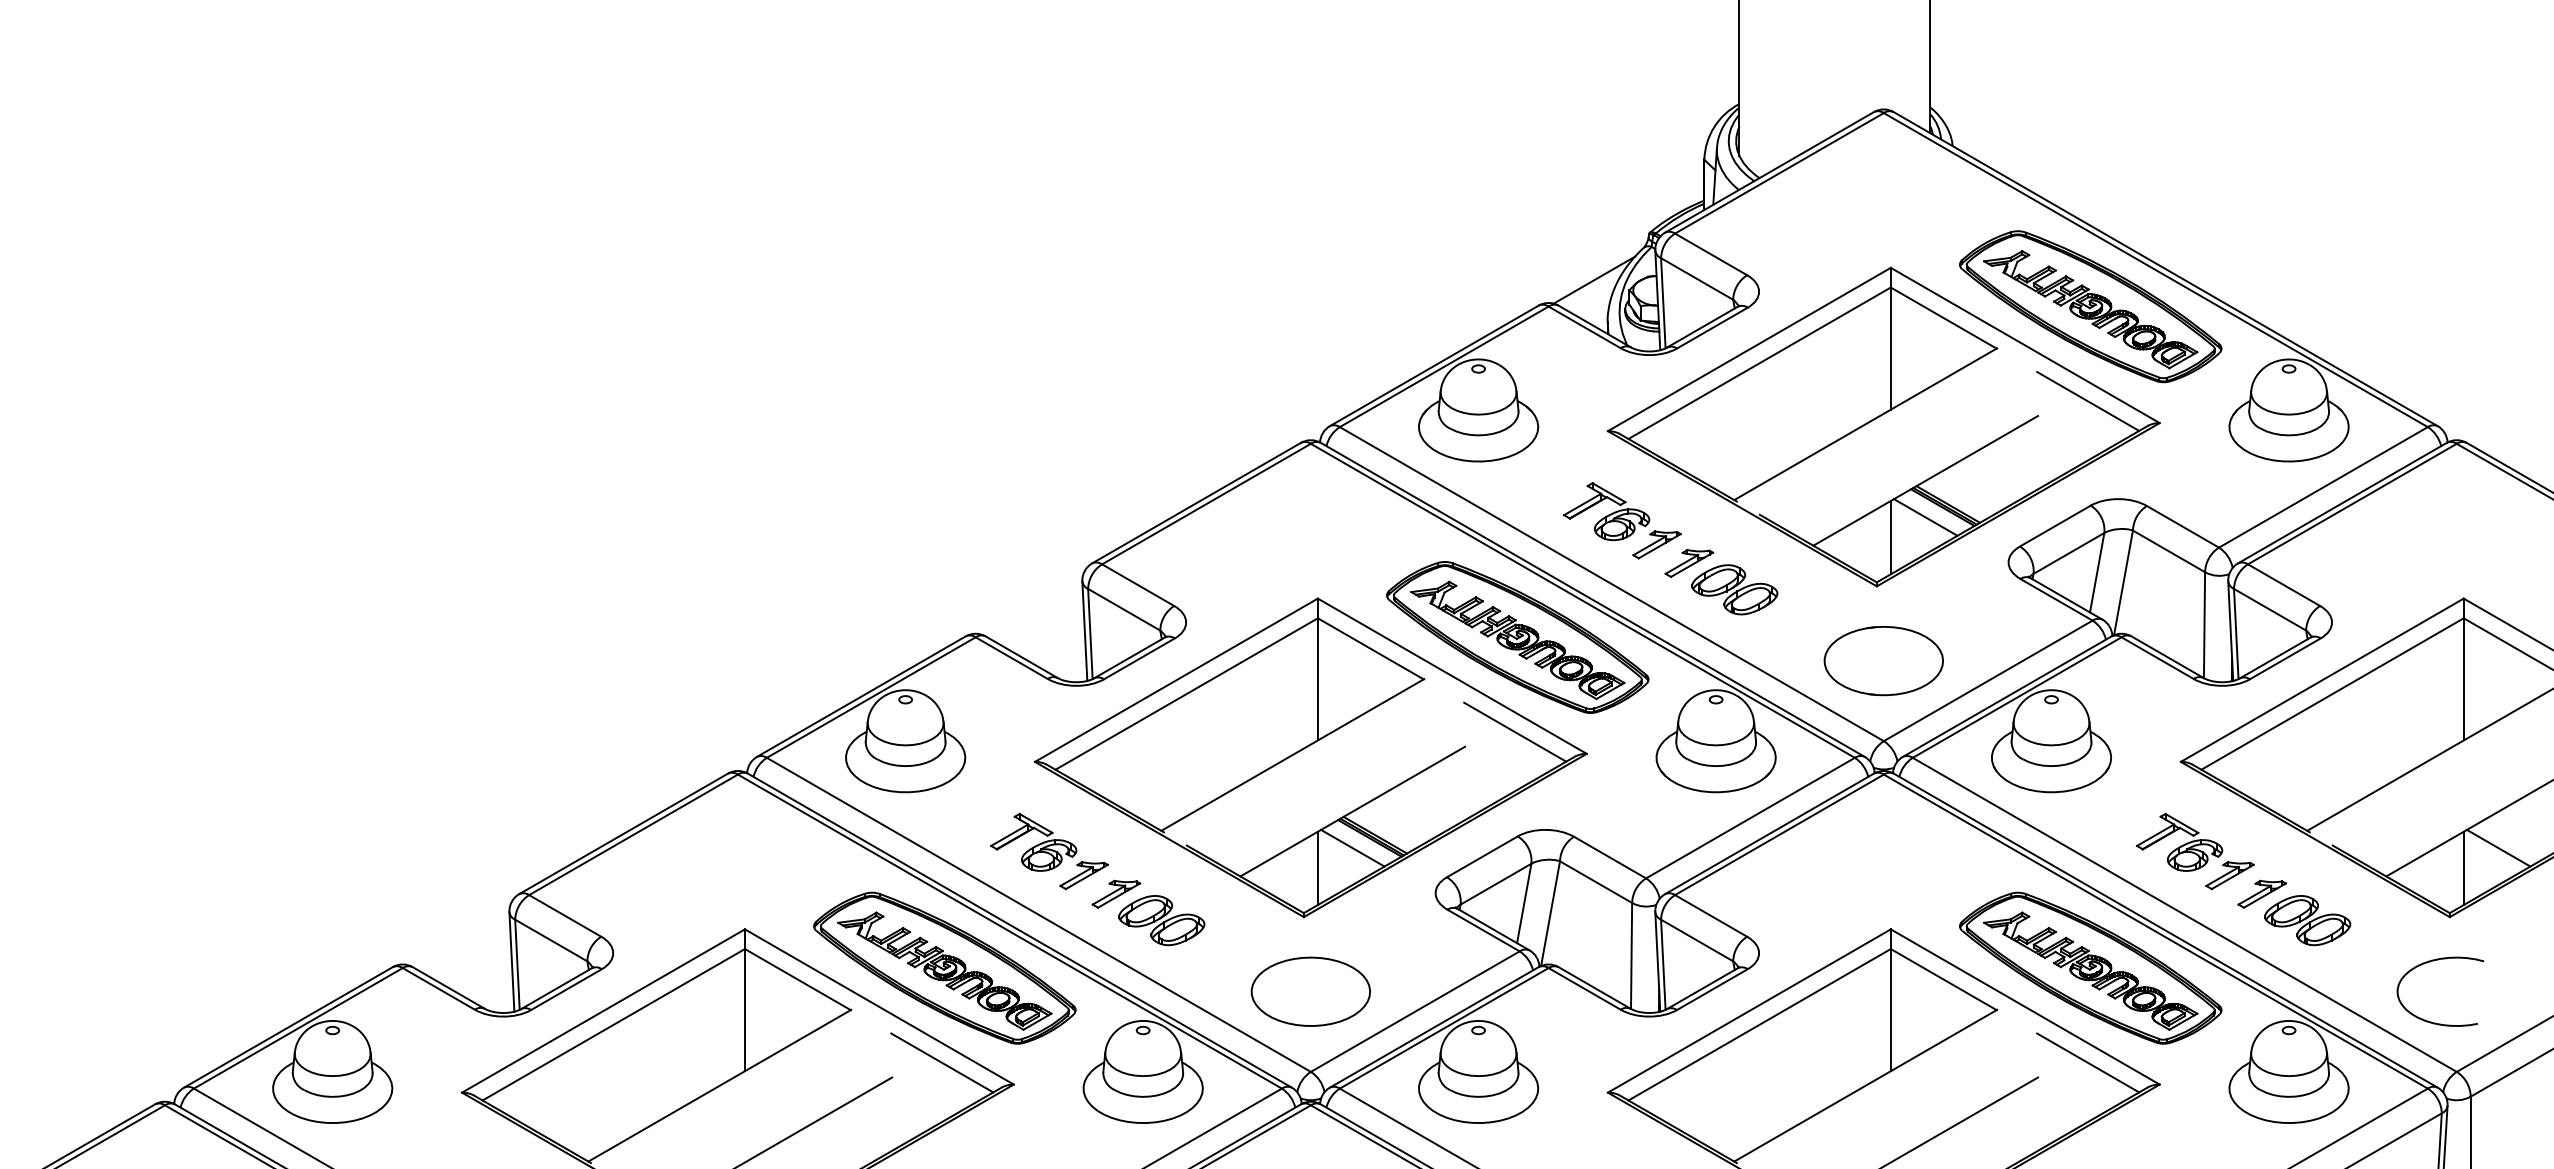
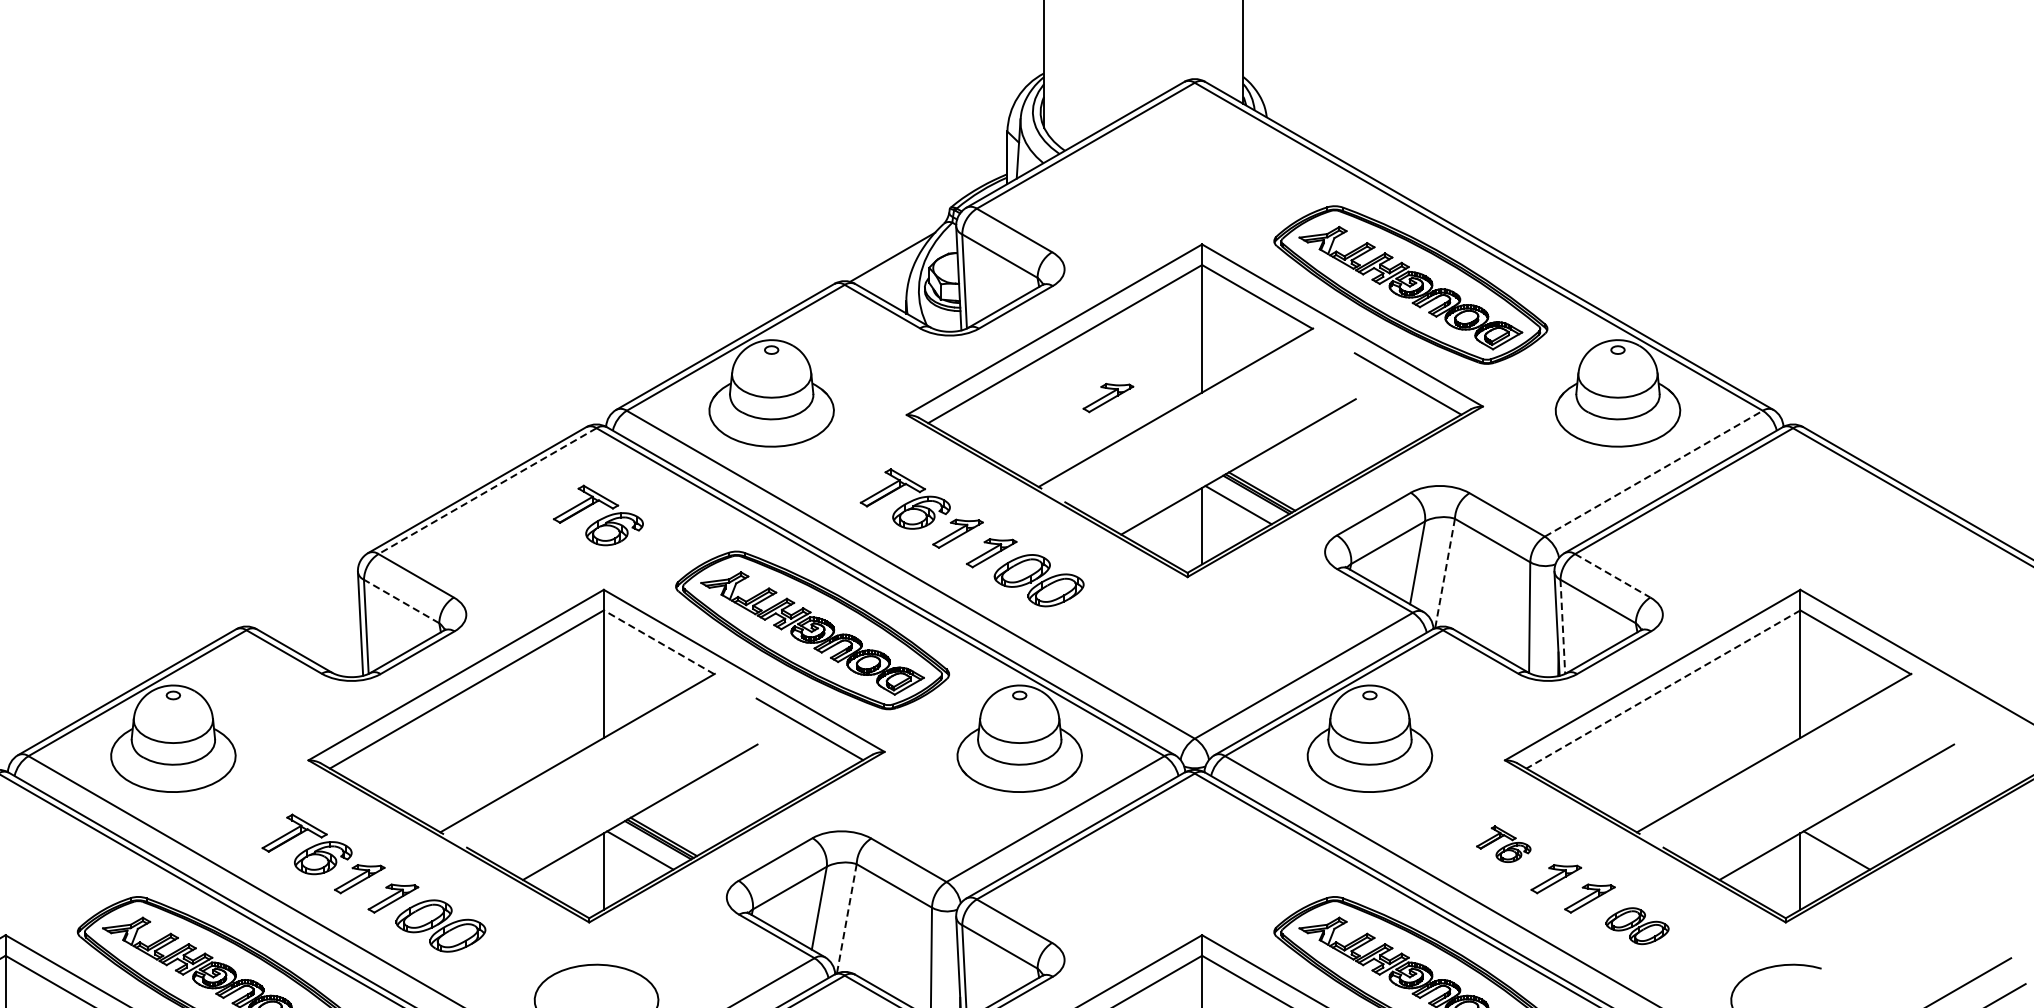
part: (1800, 414) -> (1107, 397), added
line: (2323, 487) -> (1653, 473), solid -> dashed
line: (1206, 504) -> (487, 491), solid -> dashed
part: (1312, 526) -> (598, 514), added
line: (2123, 583) -> (1445, 574), solid -> dashed
line: (2284, 585) -> (1613, 576), solid -> dashed
line: (1124, 609) -> (401, 601), solid -> dashed
line: (2236, 634) -> (1563, 627), solid -> dashed
line: (1370, 648) -> (658, 641), solid -> dashed
part: (1883, 661) -> (1194, 655), removed
line: (2332, 694) -> (1663, 689), solid -> dashed
part: (2179, 841) -> (1503, 843), size x0.6
line: (1550, 914) -> (846, 919), solid -> dashed
part: (2307, 920) -> (1637, 925), size x0.7

